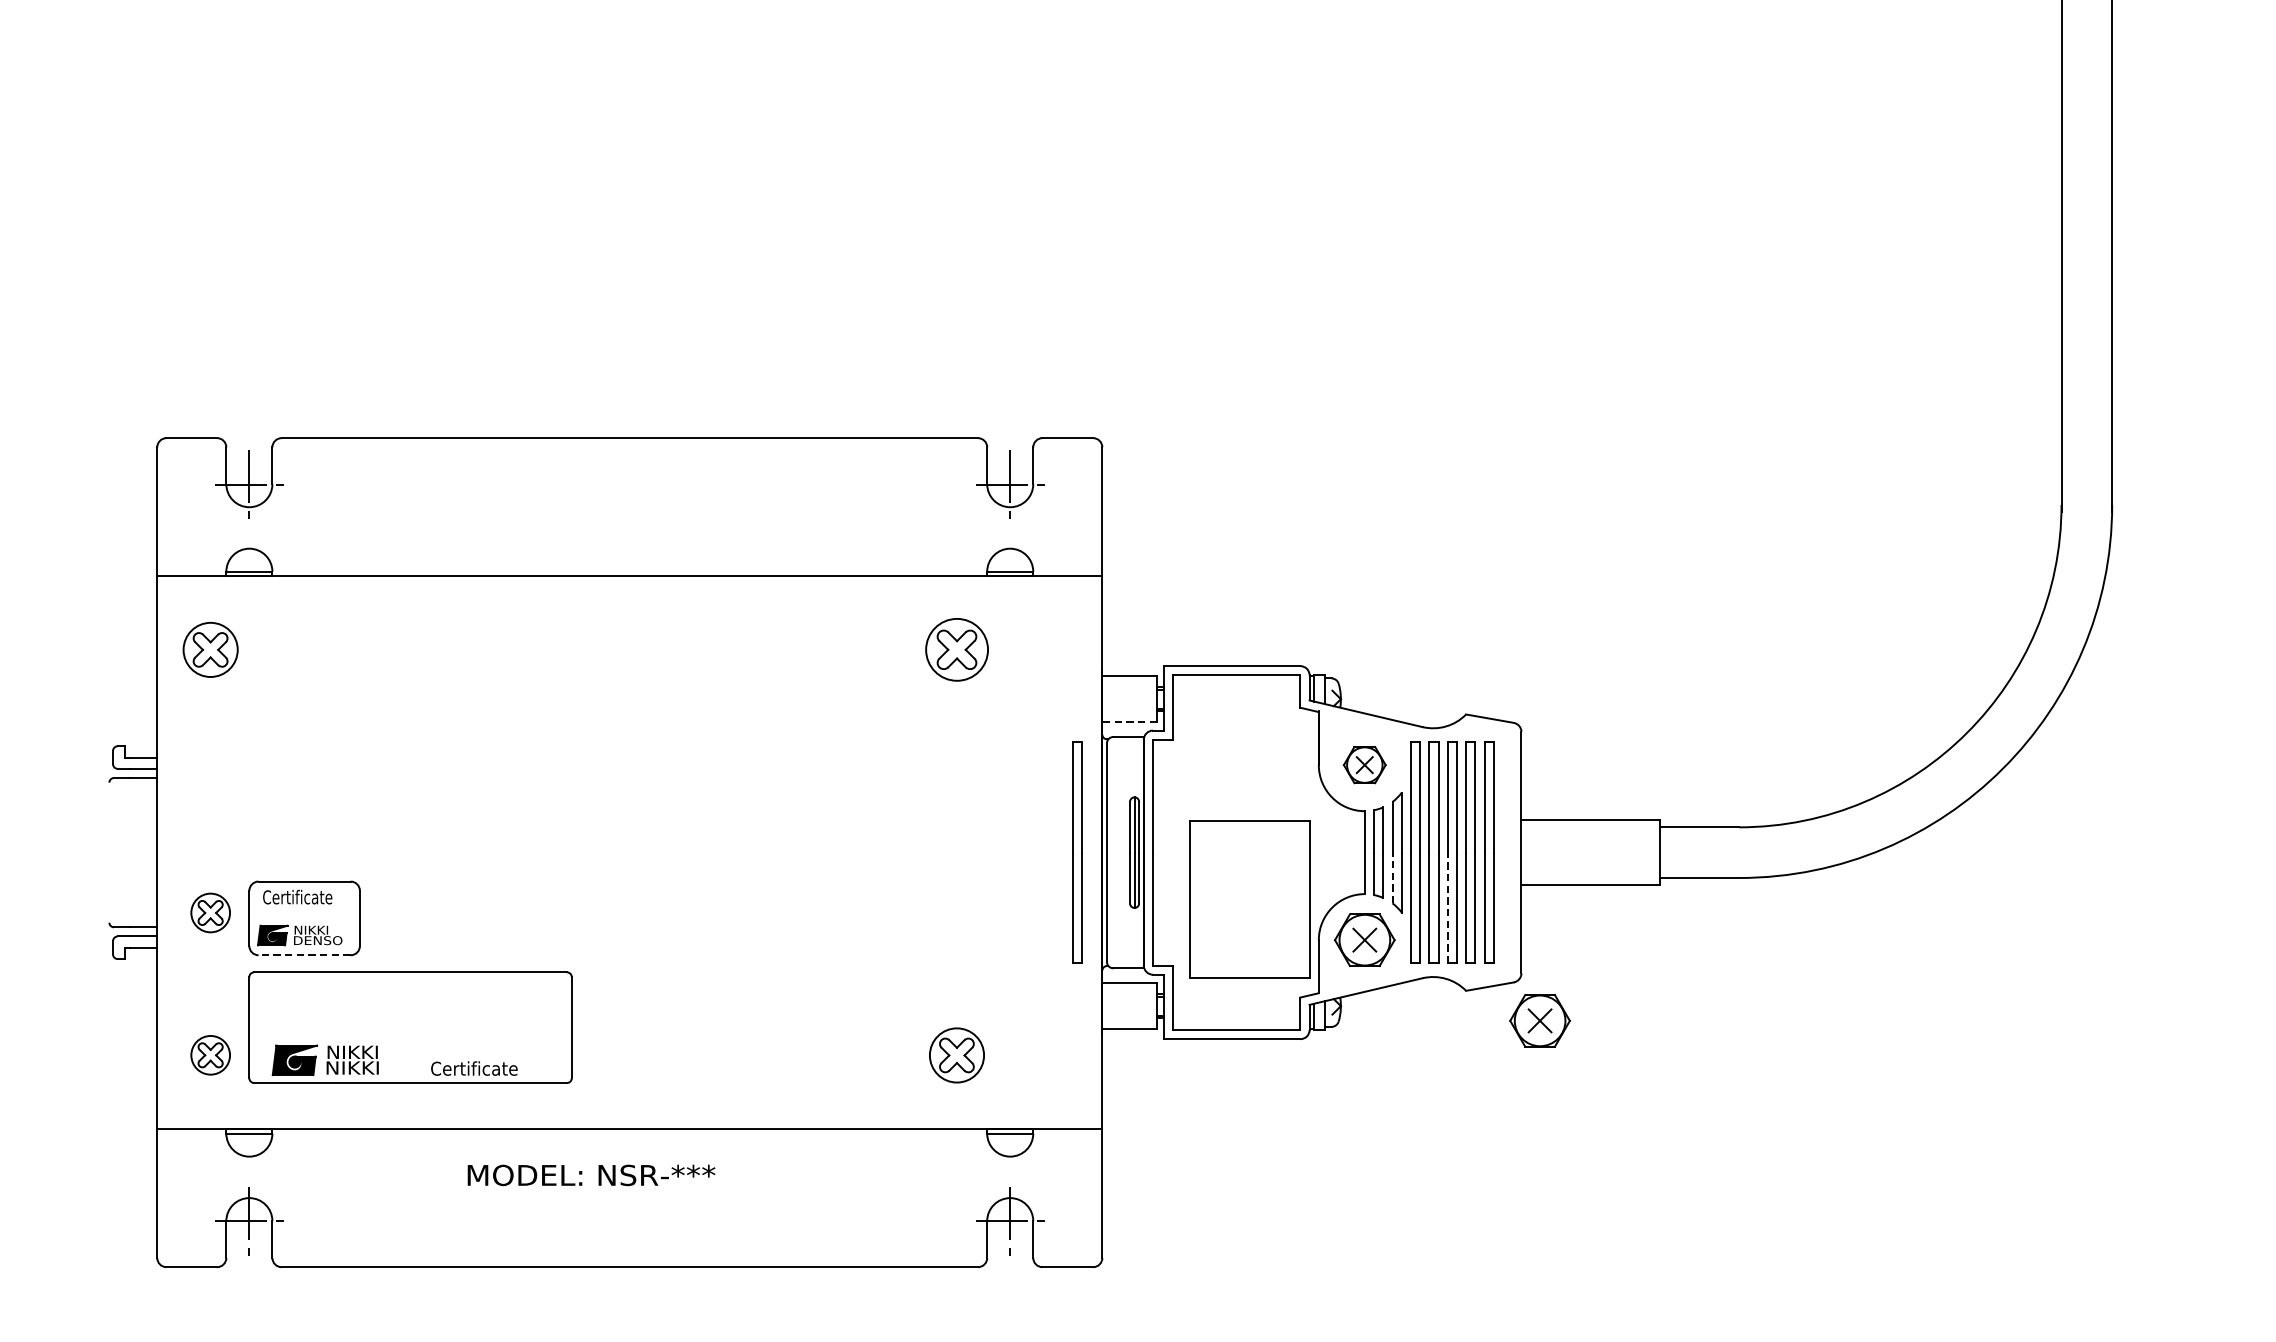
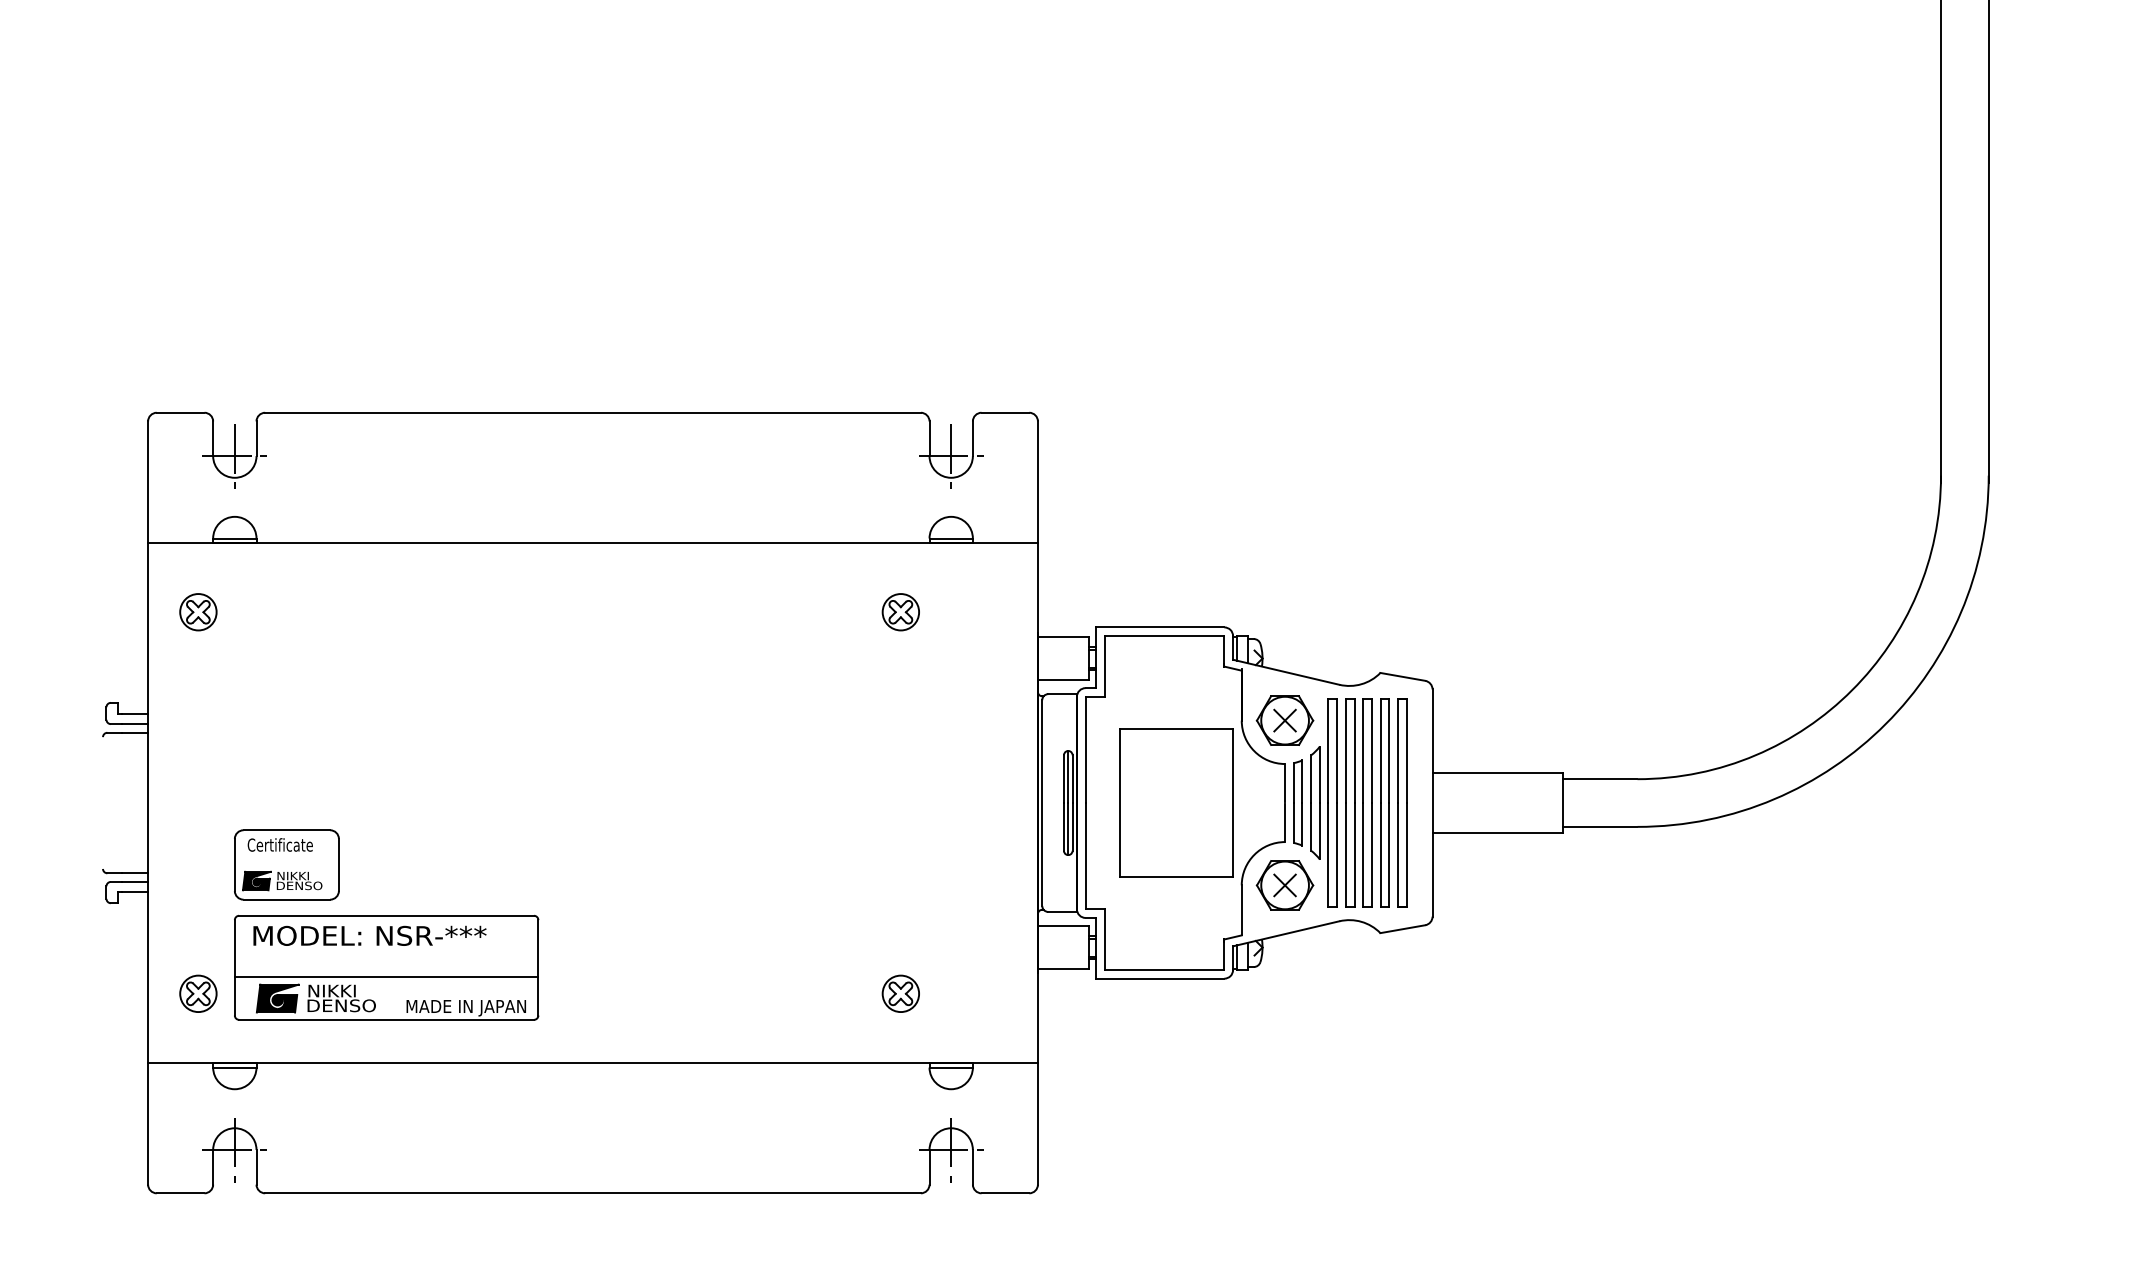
part: (210, 650) -> (198, 612), size x0.71
part: (956, 650) -> (900, 612), size x0.62
line: (1129, 722) -> (1063, 680), dashed -> solid
part: (1364, 764) -> (1284, 720), size x1.43
part: (1077, 852) -> (1014, 802), removed
line: (1392, 877) -> (1311, 826), dashed -> solid
part: (1249, 898) -> (1176, 802), moved
line: (1448, 907) -> (1363, 854), dashed -> solid
part: (210, 912) -> (198, 859), removed
line: (304, 955) -> (286, 899), dashed -> solid
part: (1539, 1020) -> (1449, 961), removed
line: (410, 1036) -> (386, 976), added
part: (956, 1054) -> (900, 993), size x0.71
text: (363, 1067) -> (342, 1005), NIKKI -> DENSO
text: (494, 1069) -> (465, 1007), Certificate -> MADE IN JAPAN
text: (591, 1174) -> (369, 935), moved

